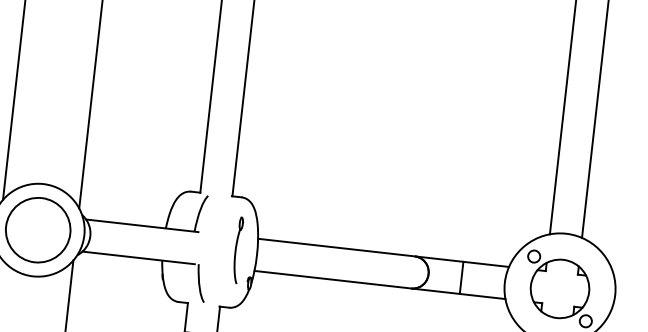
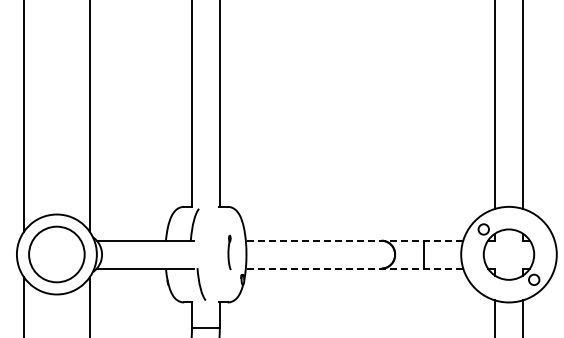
part: (237, 250) -> (229, 252), size x0.6
line: (383, 252) -> (354, 240), solid -> dashed
line: (379, 284) -> (354, 268), solid -> dashed

